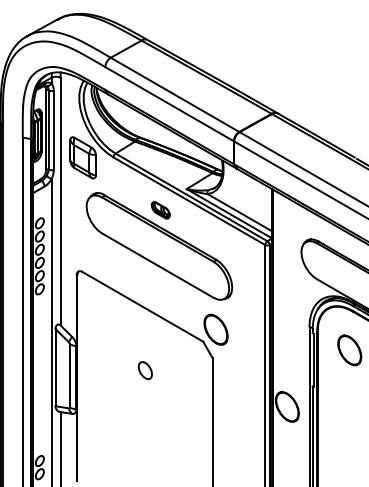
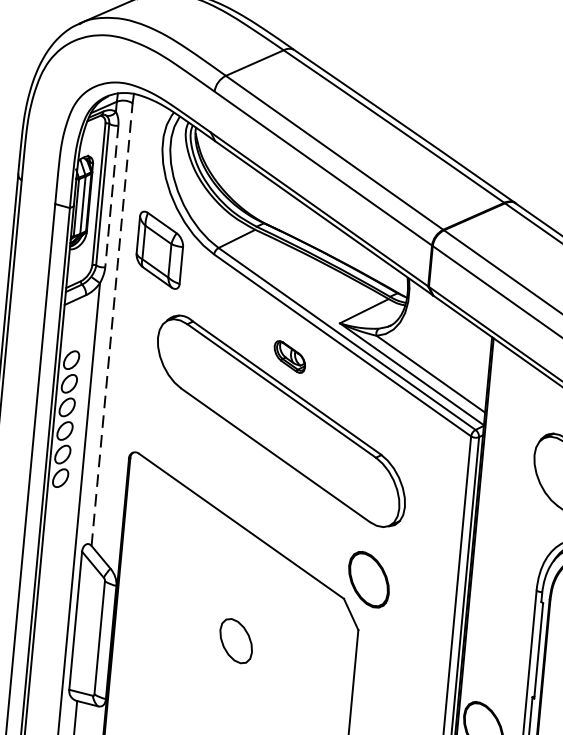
line: (53, 130) -> (111, 196), solid -> dashed
line: (60, 201) -> (112, 324), solid -> dashed
part: (144, 370) -> (234, 640), size x1.4

